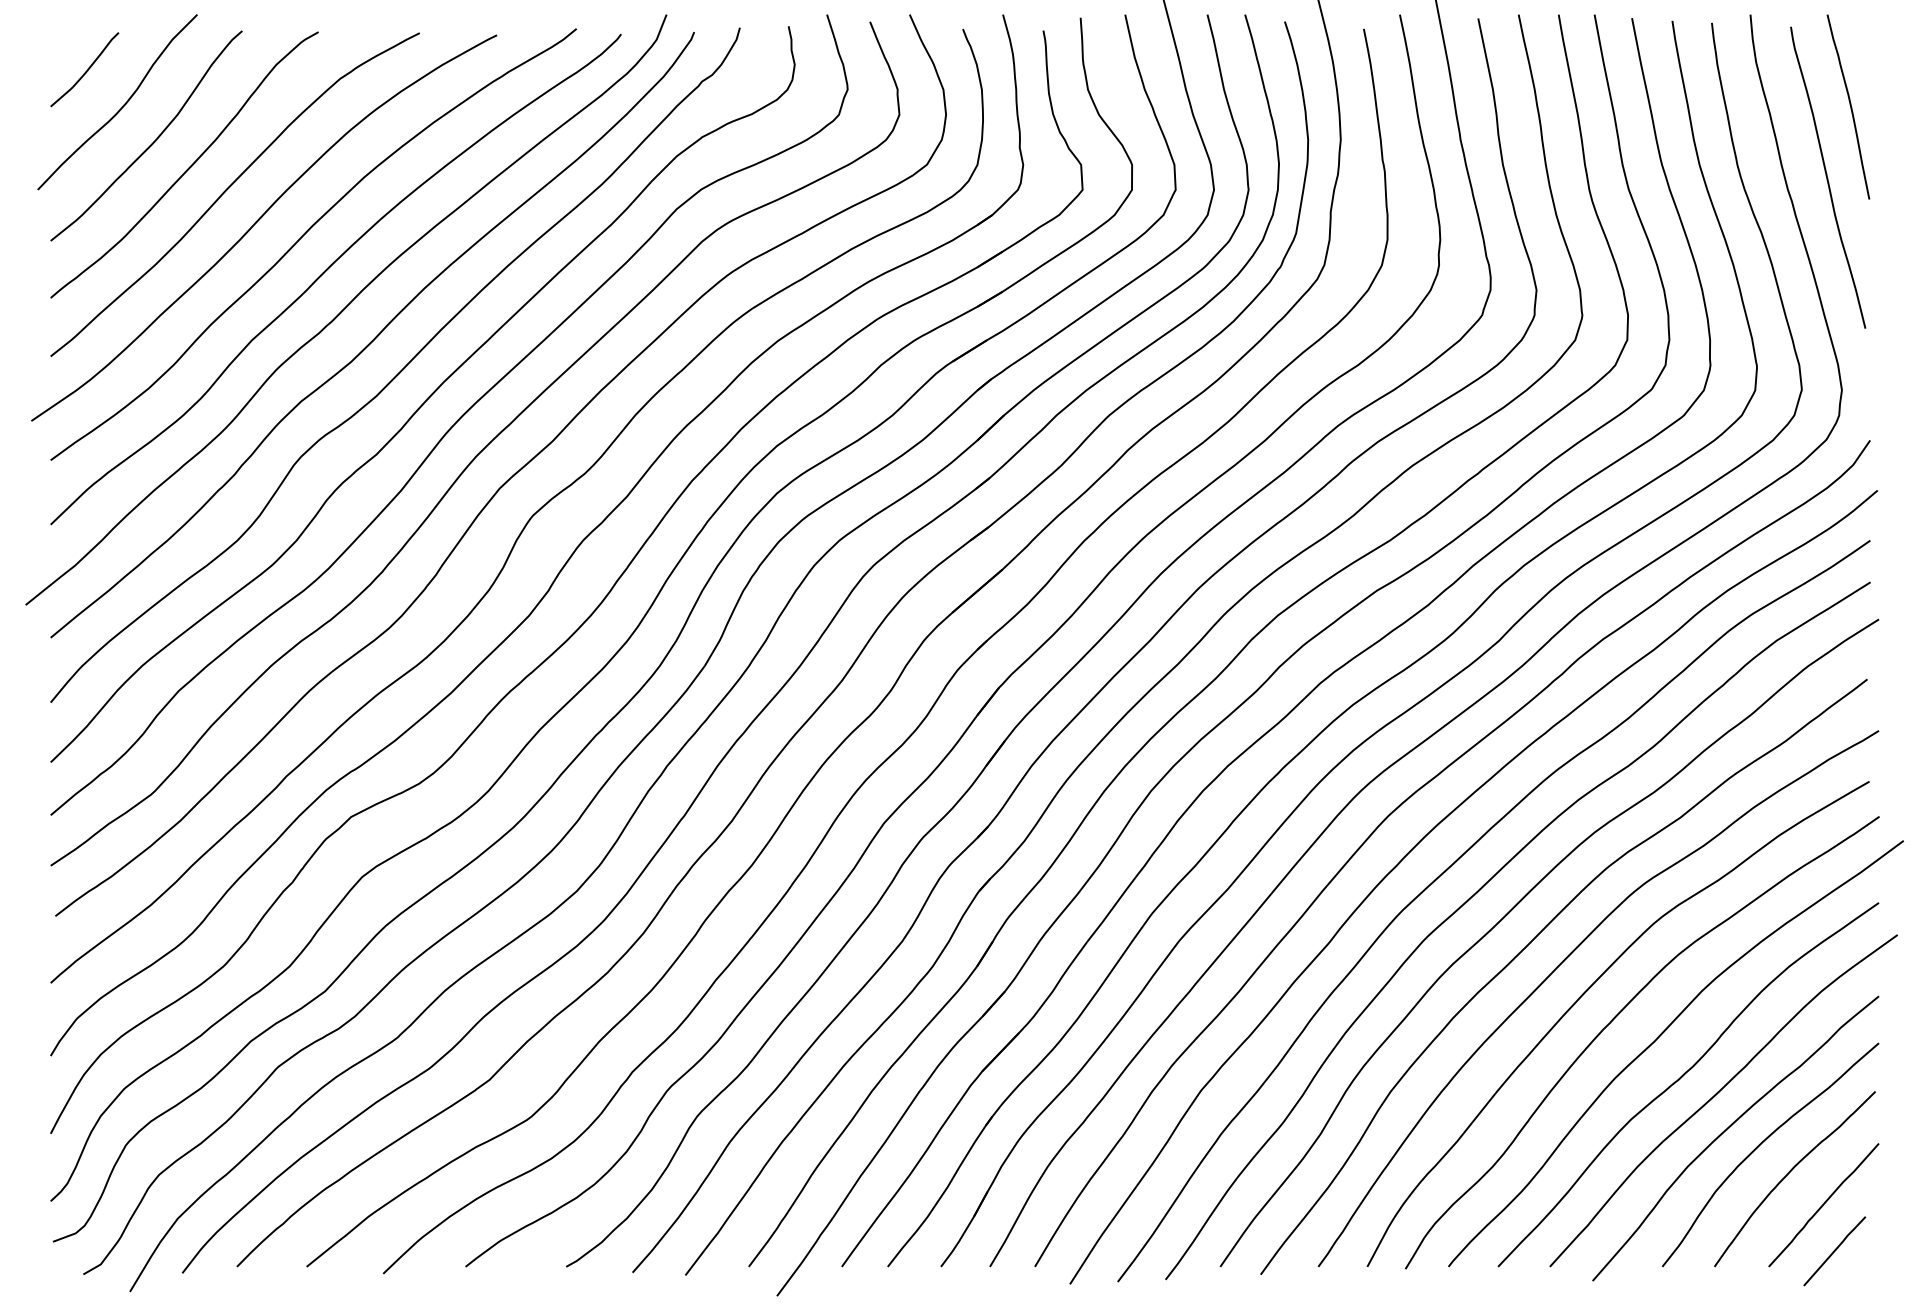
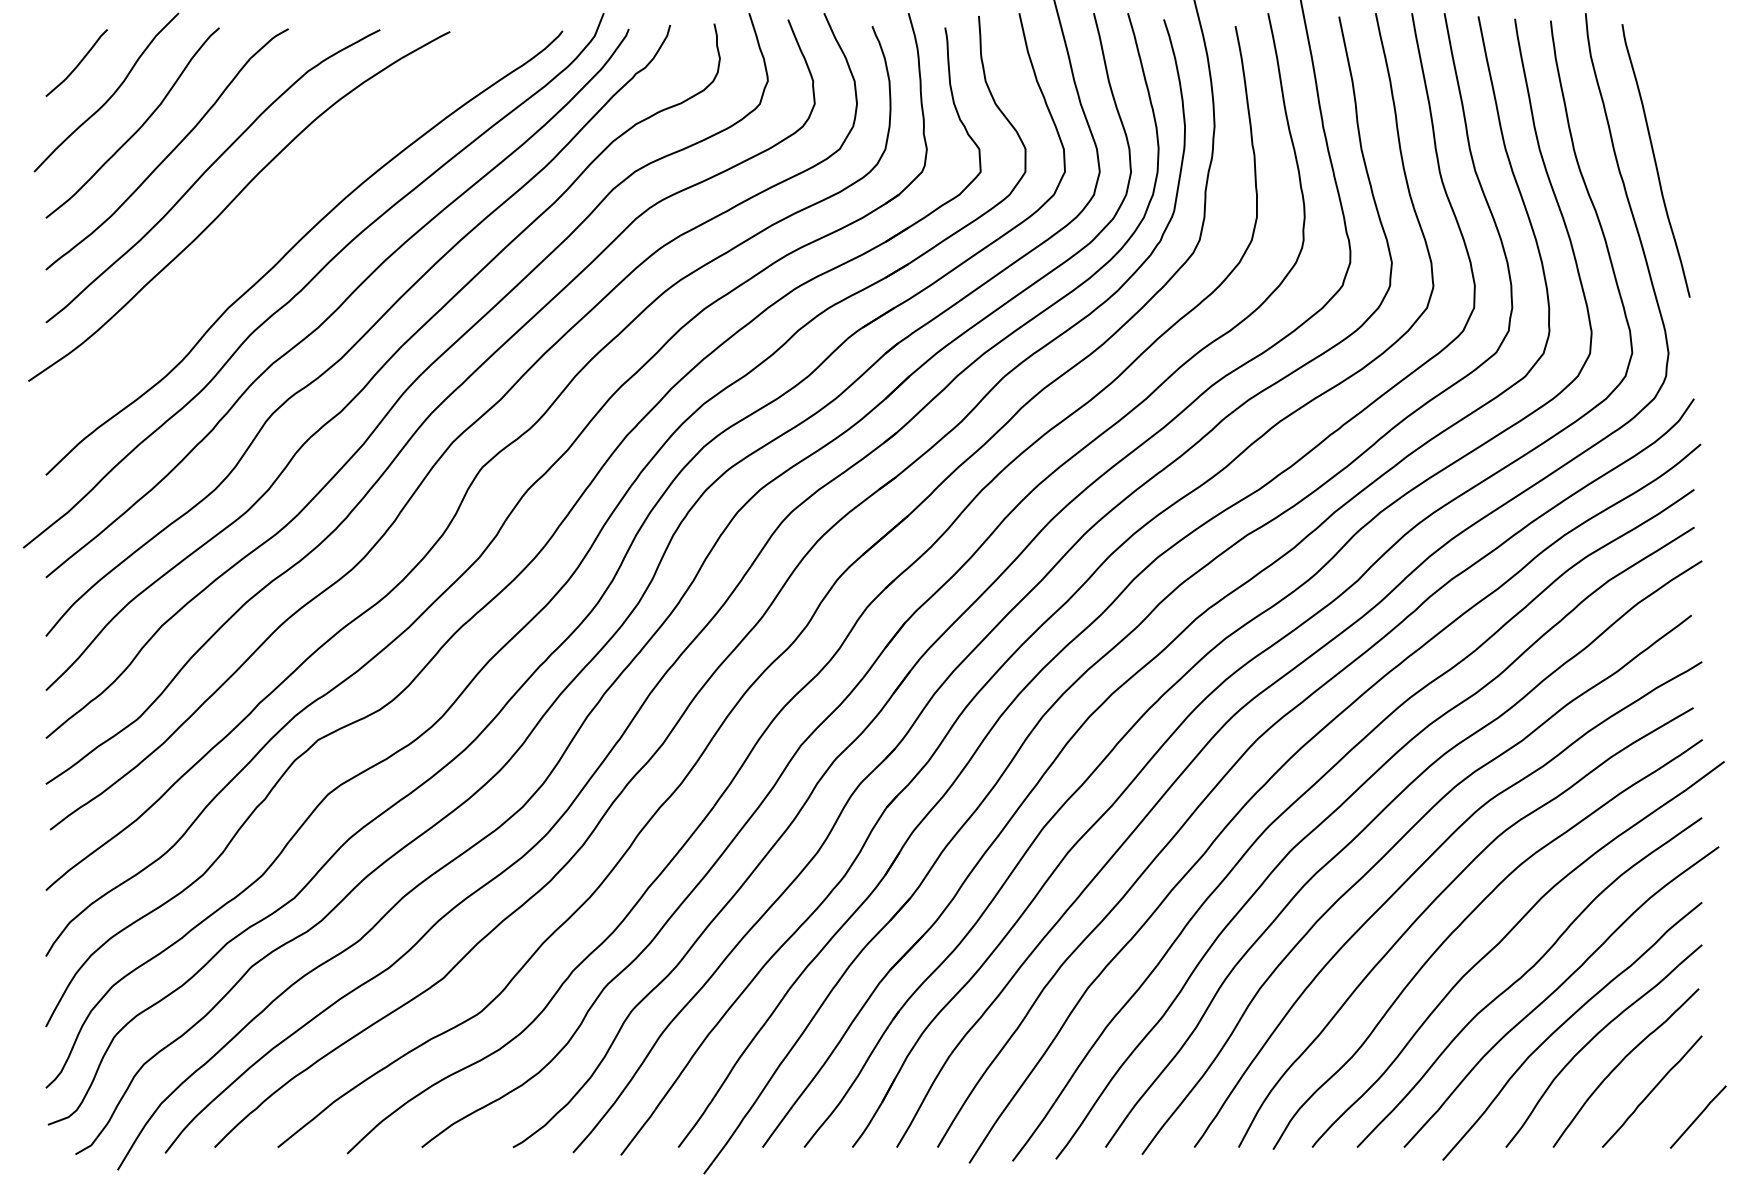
curve: (1849, 105) -> (1675, 95), removed
curve: (304, 235) -> (275, 213), removed
line: (1834, 1251) -> (1698, 1117), moved

